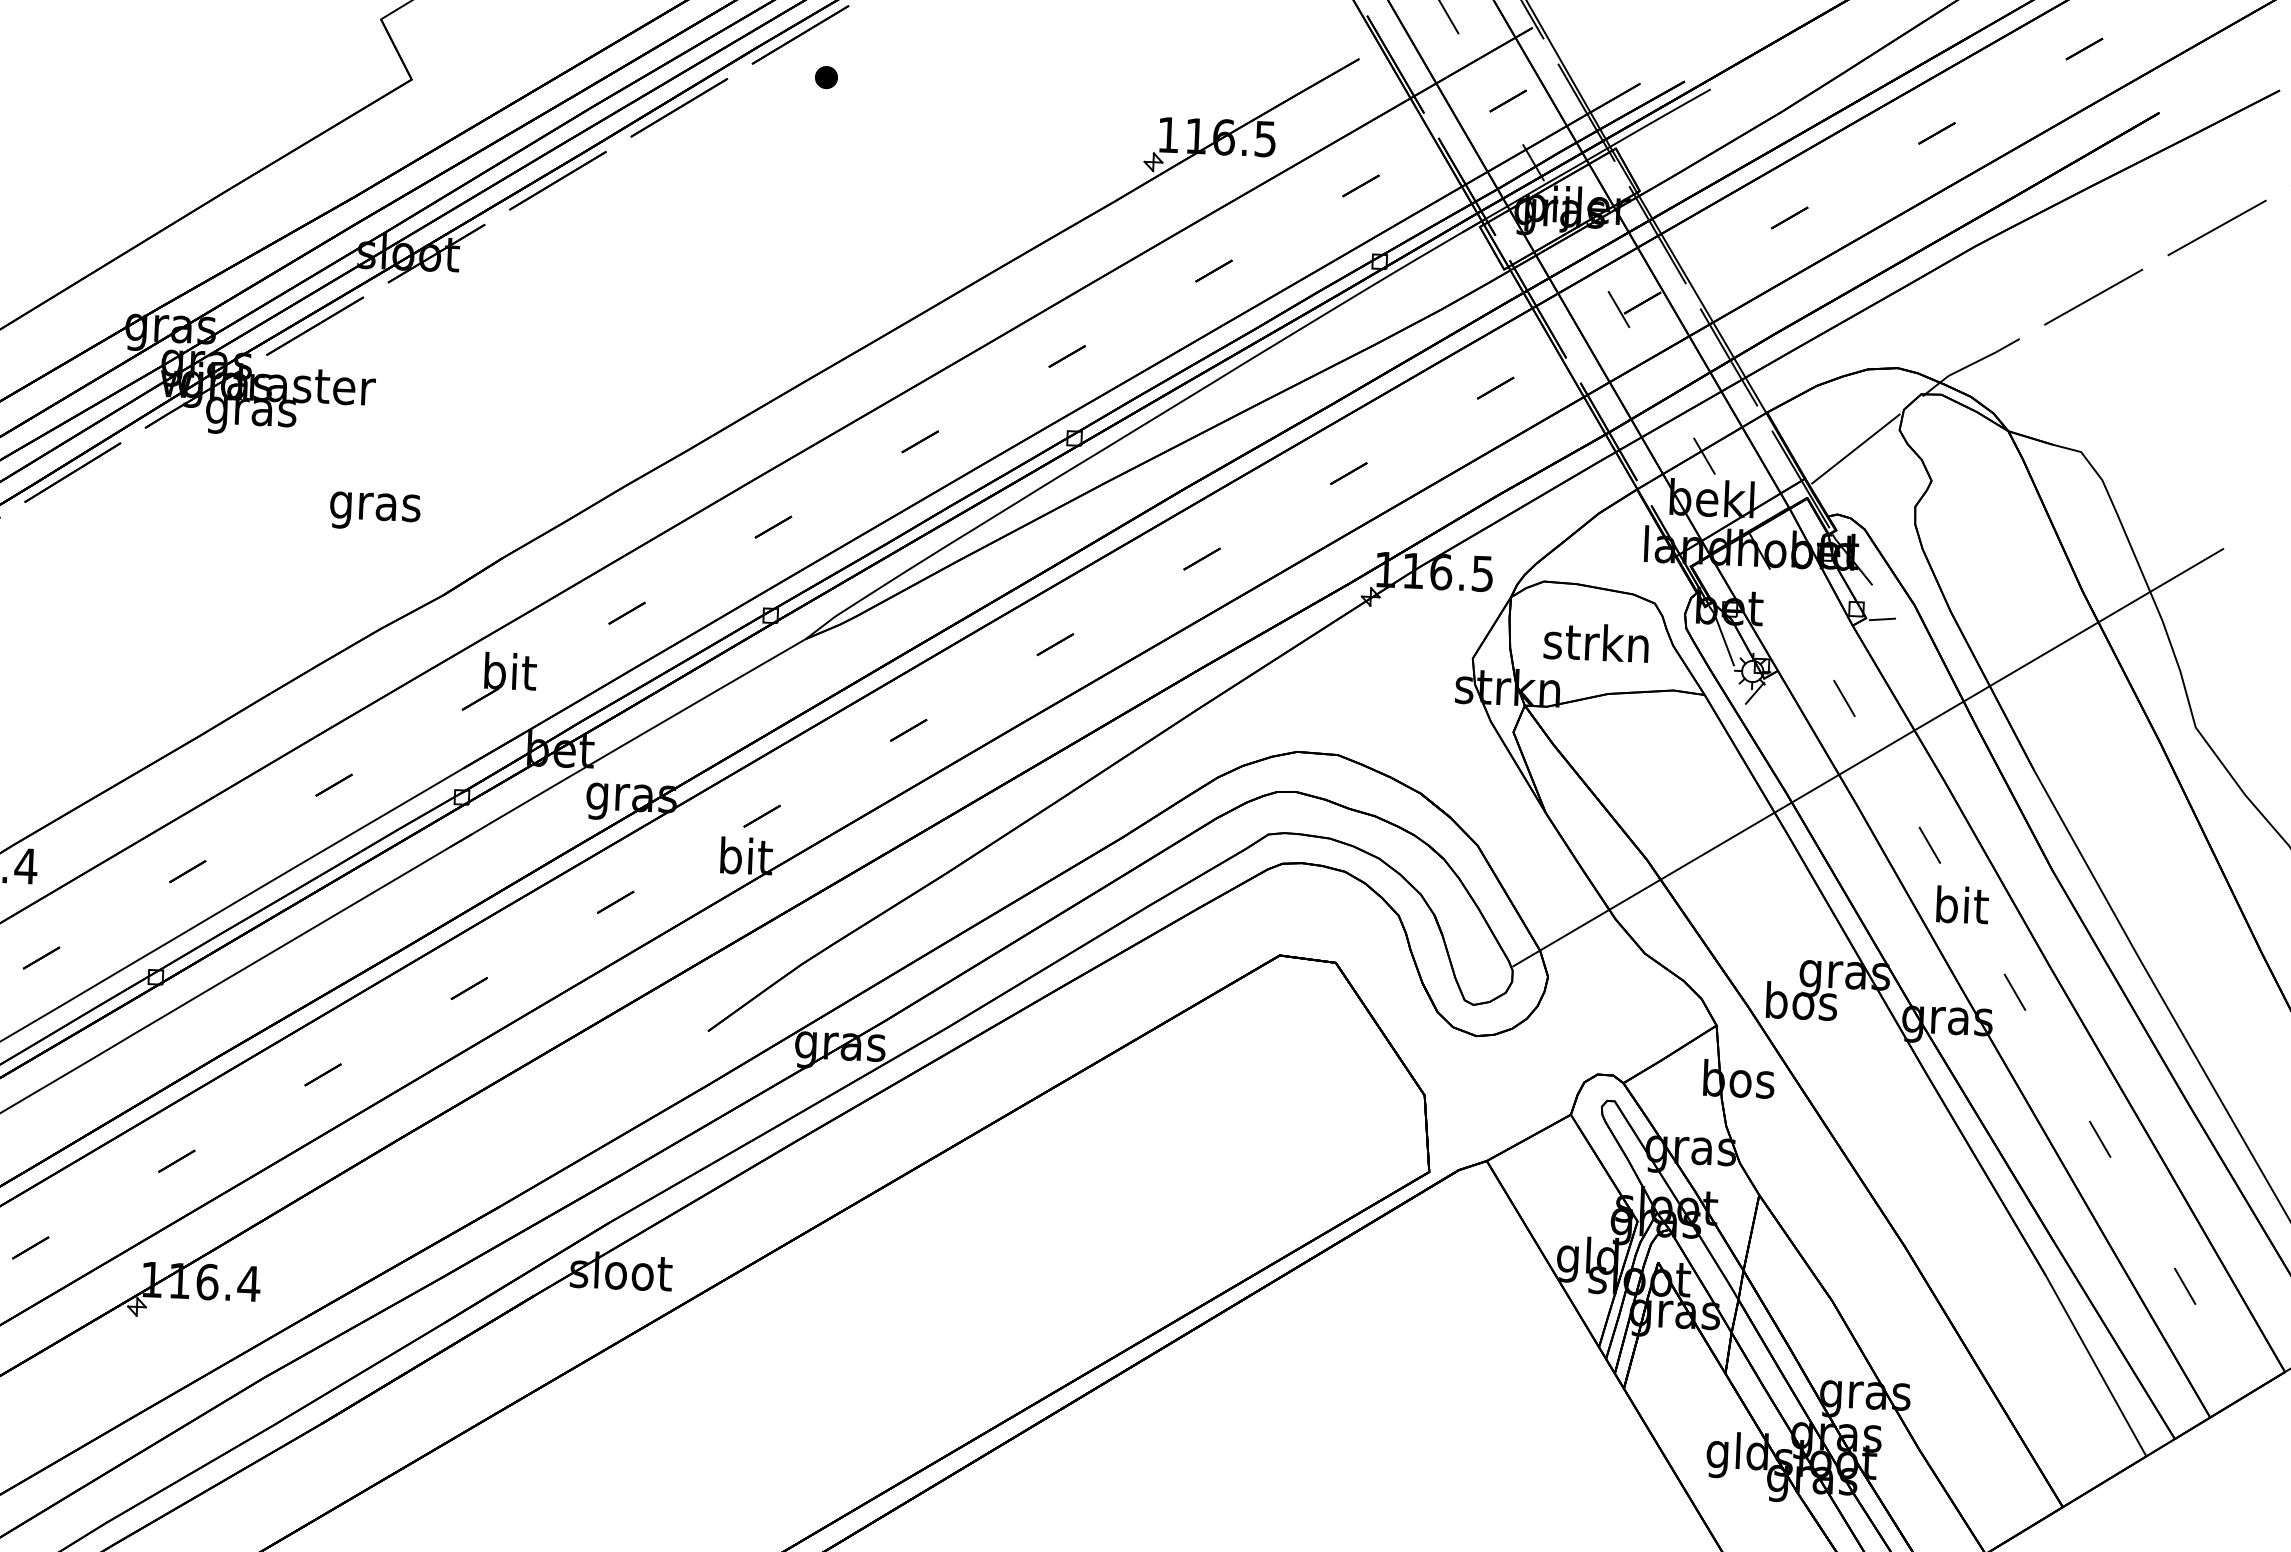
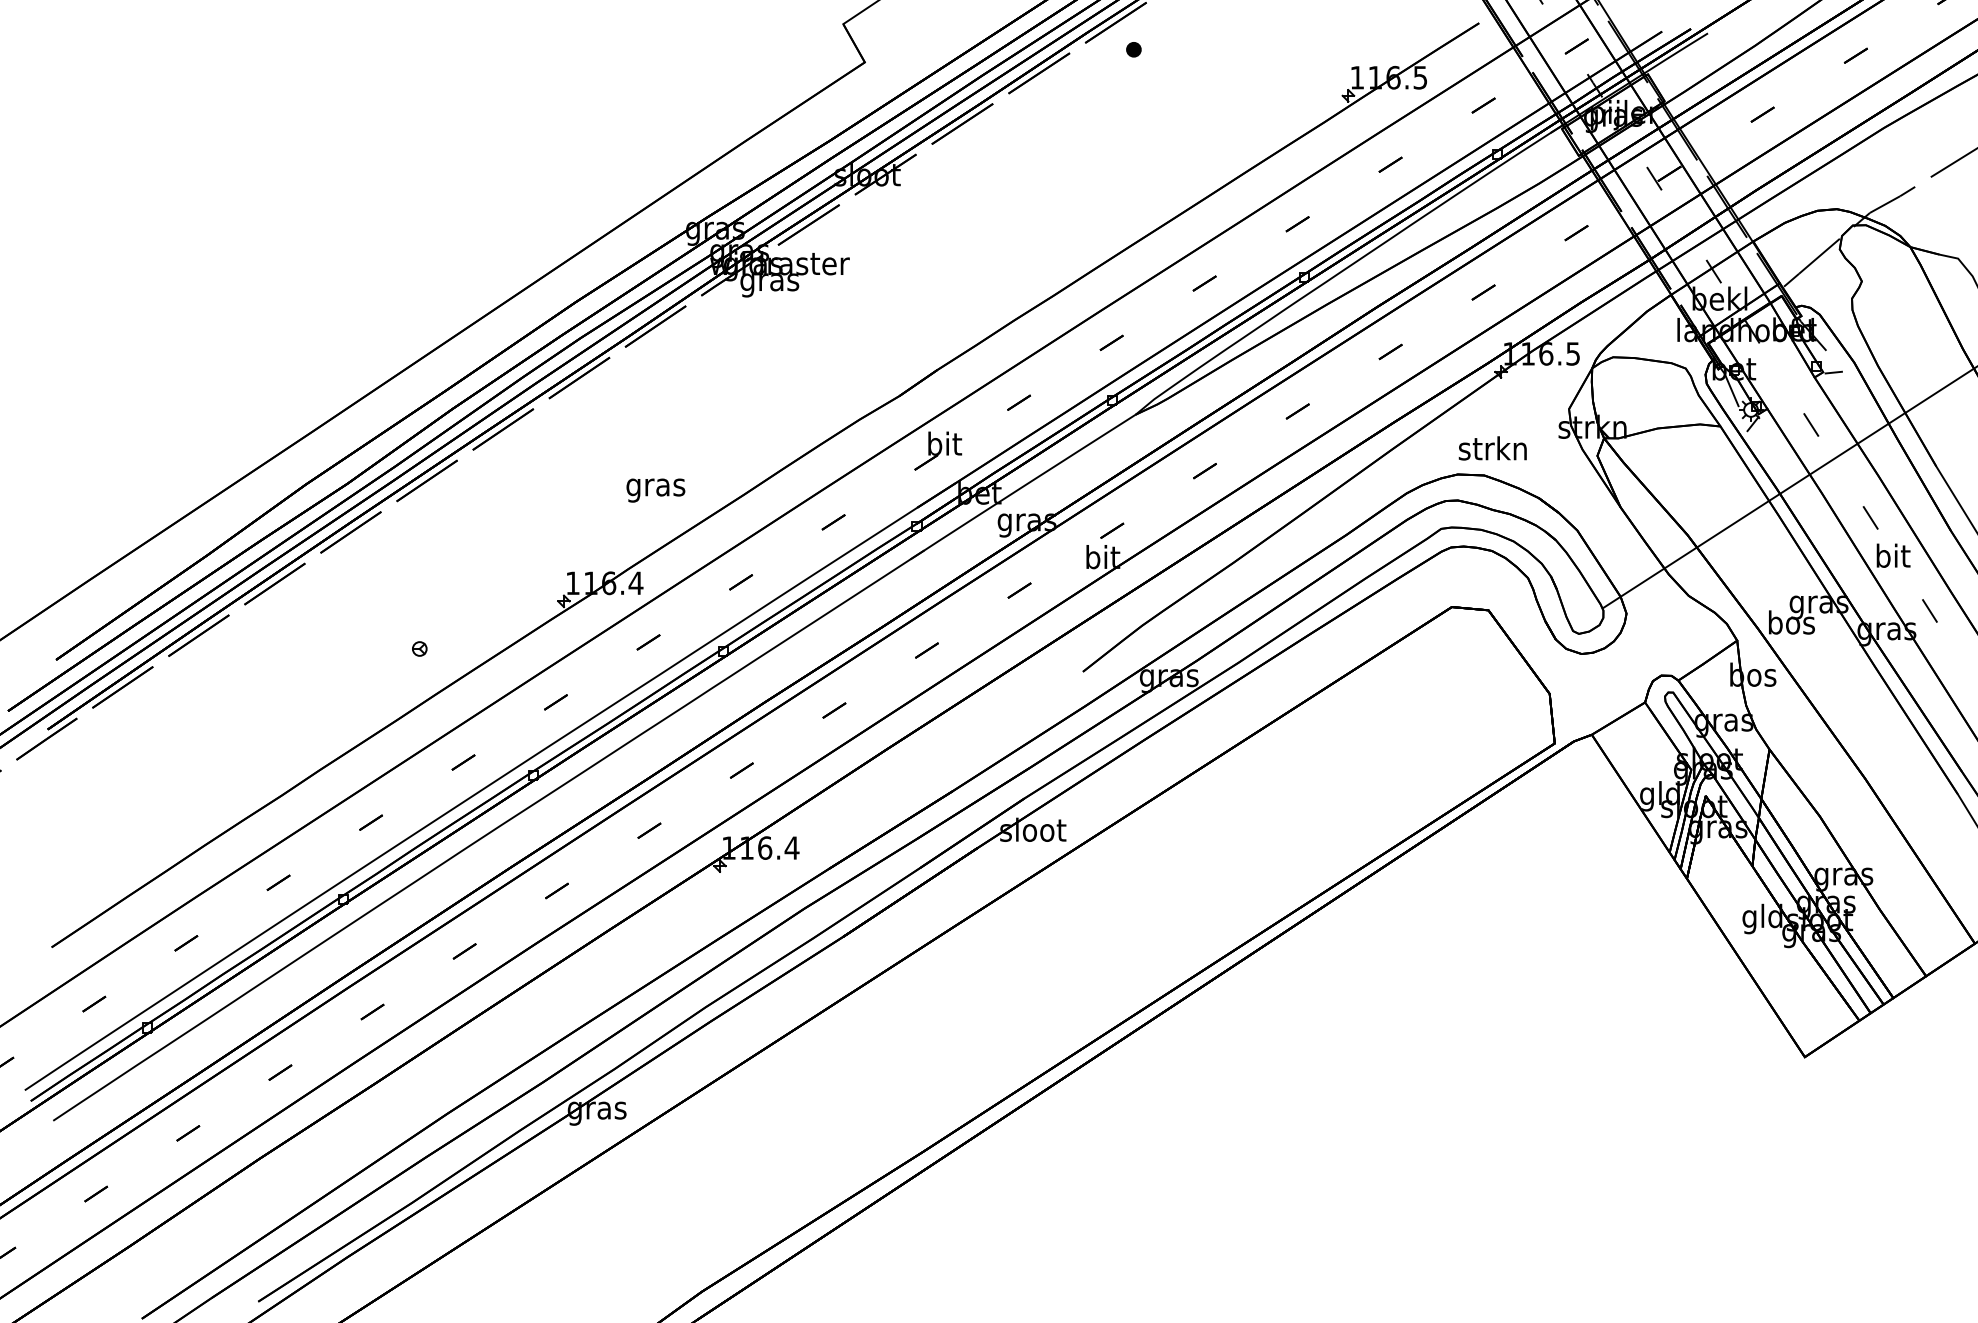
text: (374, 511) -> (655, 490), moved
text: (1595, 642) -> (1492, 448), moved

